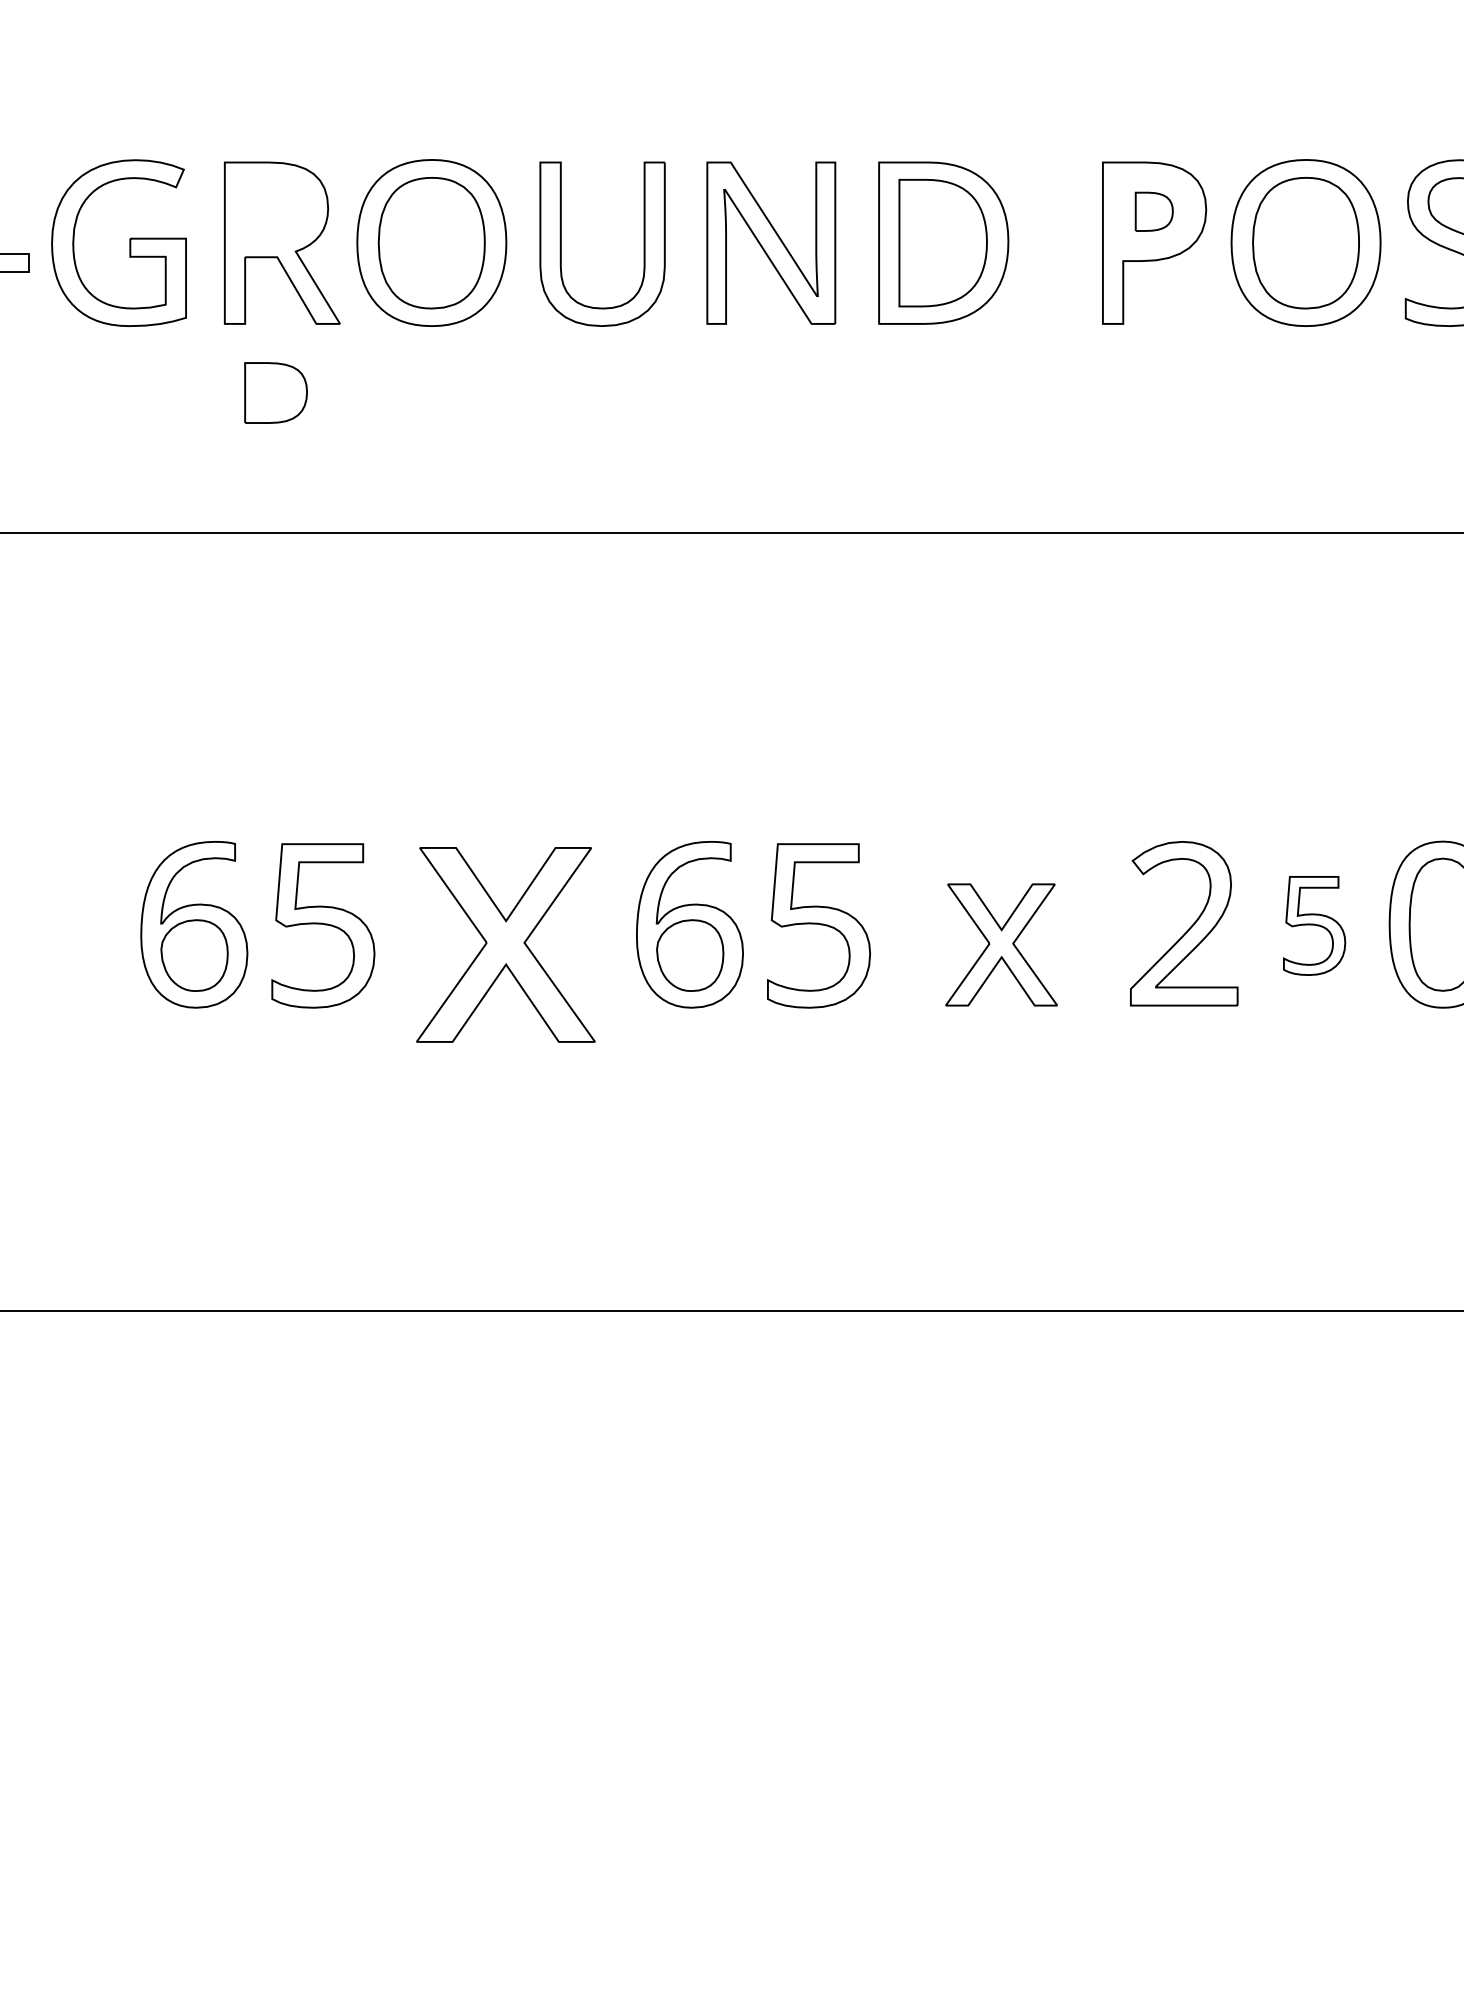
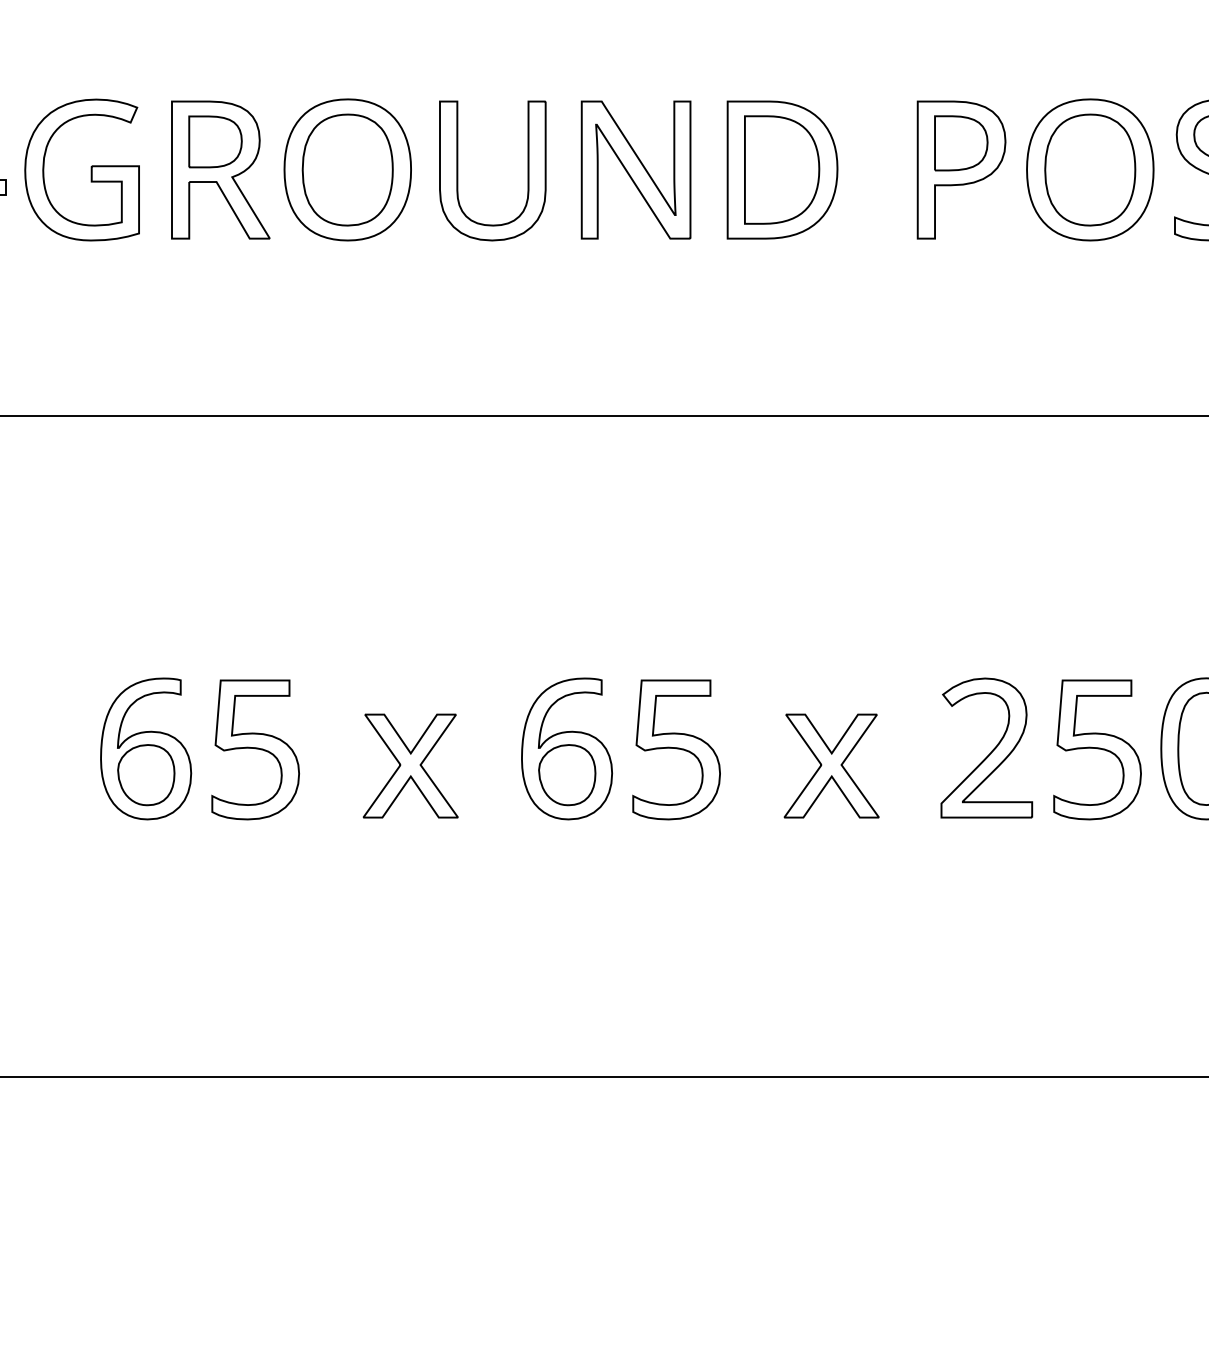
part: (1154, 211) -> (961, 143), size x1.67
part: (275, 392) -> (215, 141), moved
part: (1314, 925) -> (1097, 749), size x1.67
part: (505, 944) -> (410, 765), size x0.62

